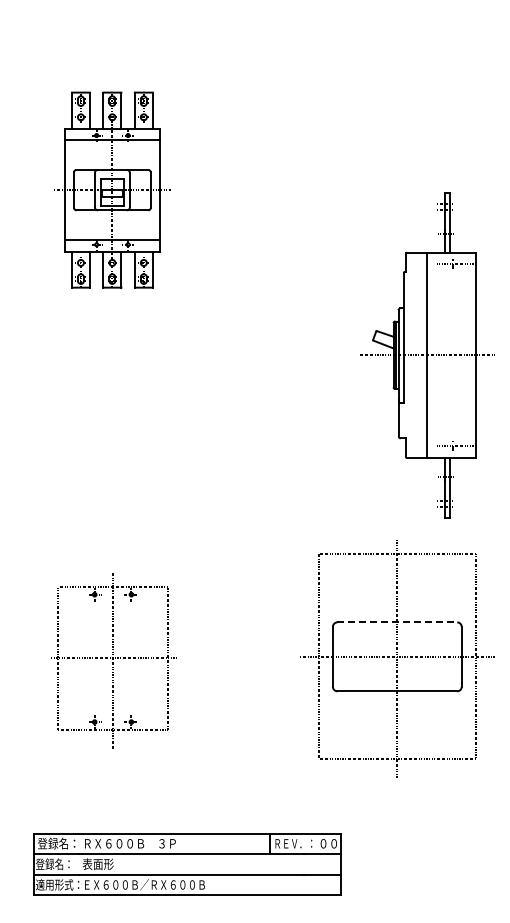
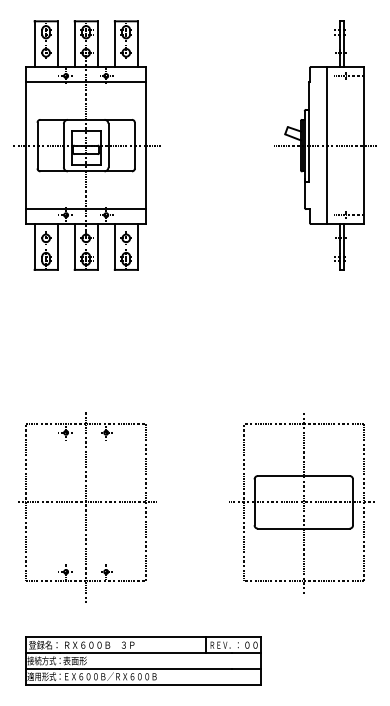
part: (111, 189) -> (85, 145), size x1.67
part: (427, 355) -> (326, 145), moved
line: (397, 622) -> (303, 476), dashed -> solid
part: (113, 661) -> (86, 505), size x1.43
text: (57, 864) -> (44, 661), 登録名： -> 接続方式：

